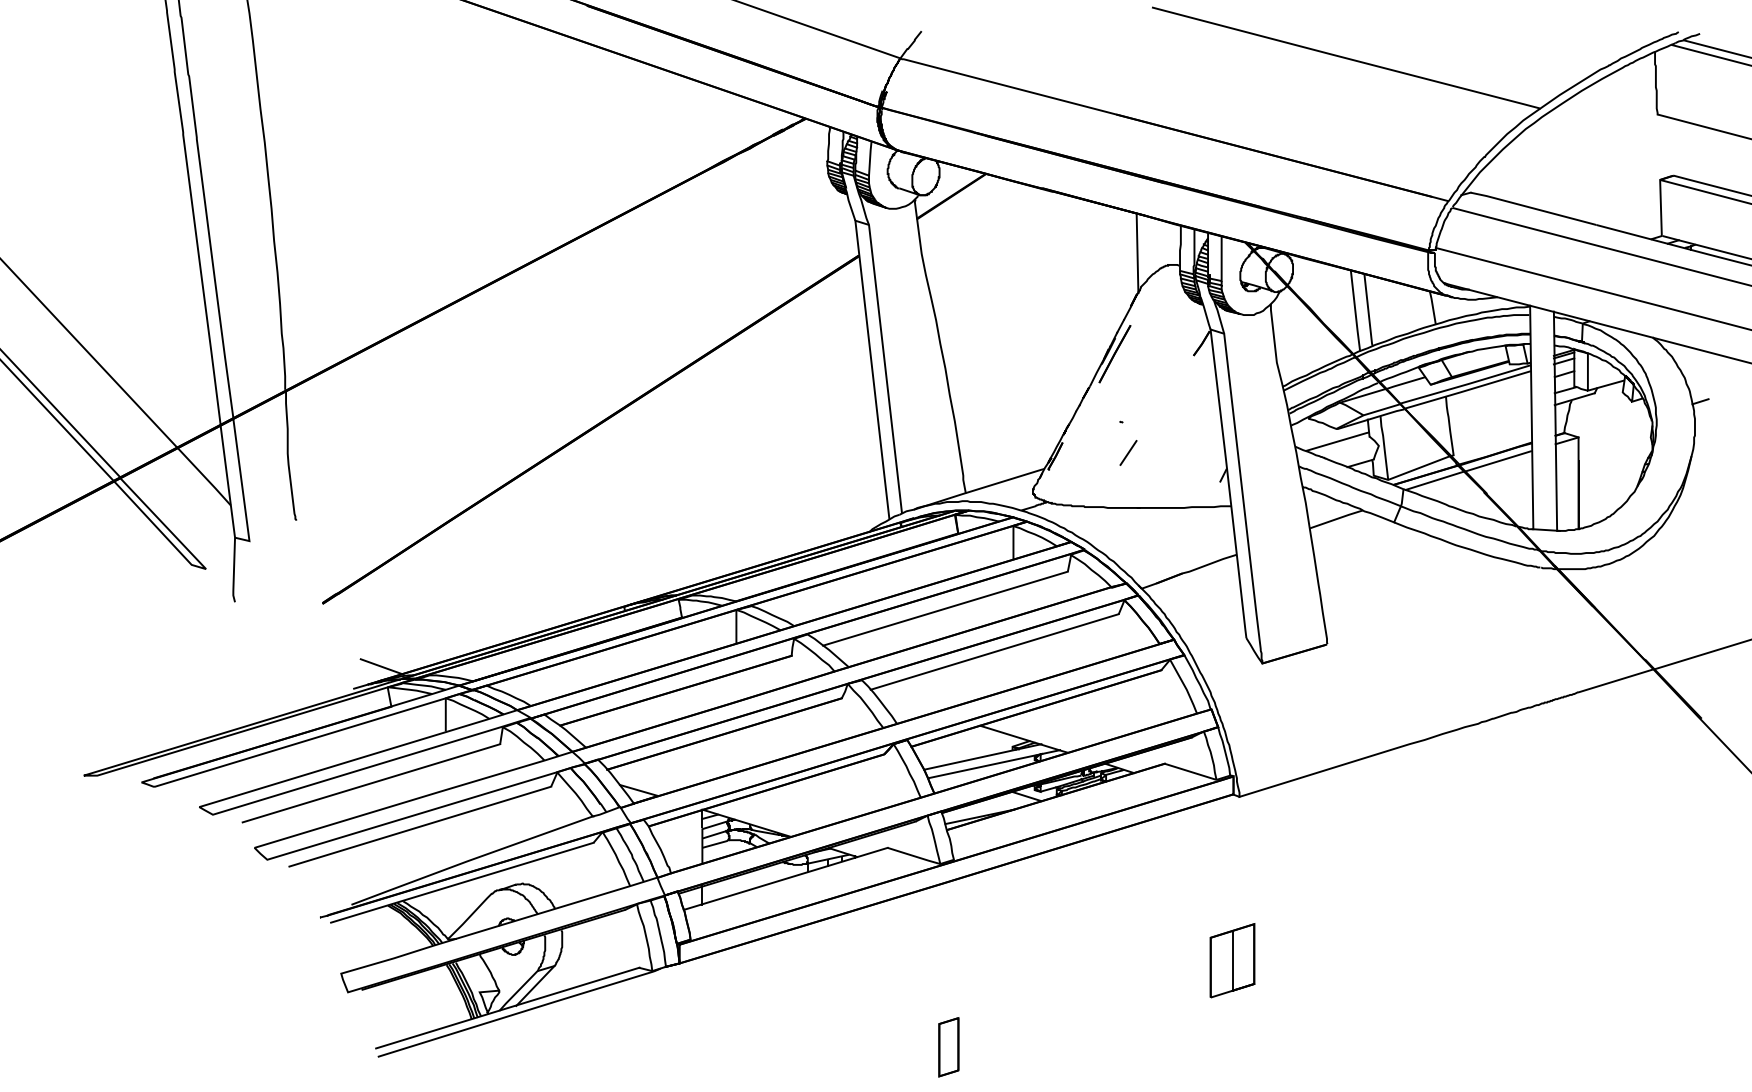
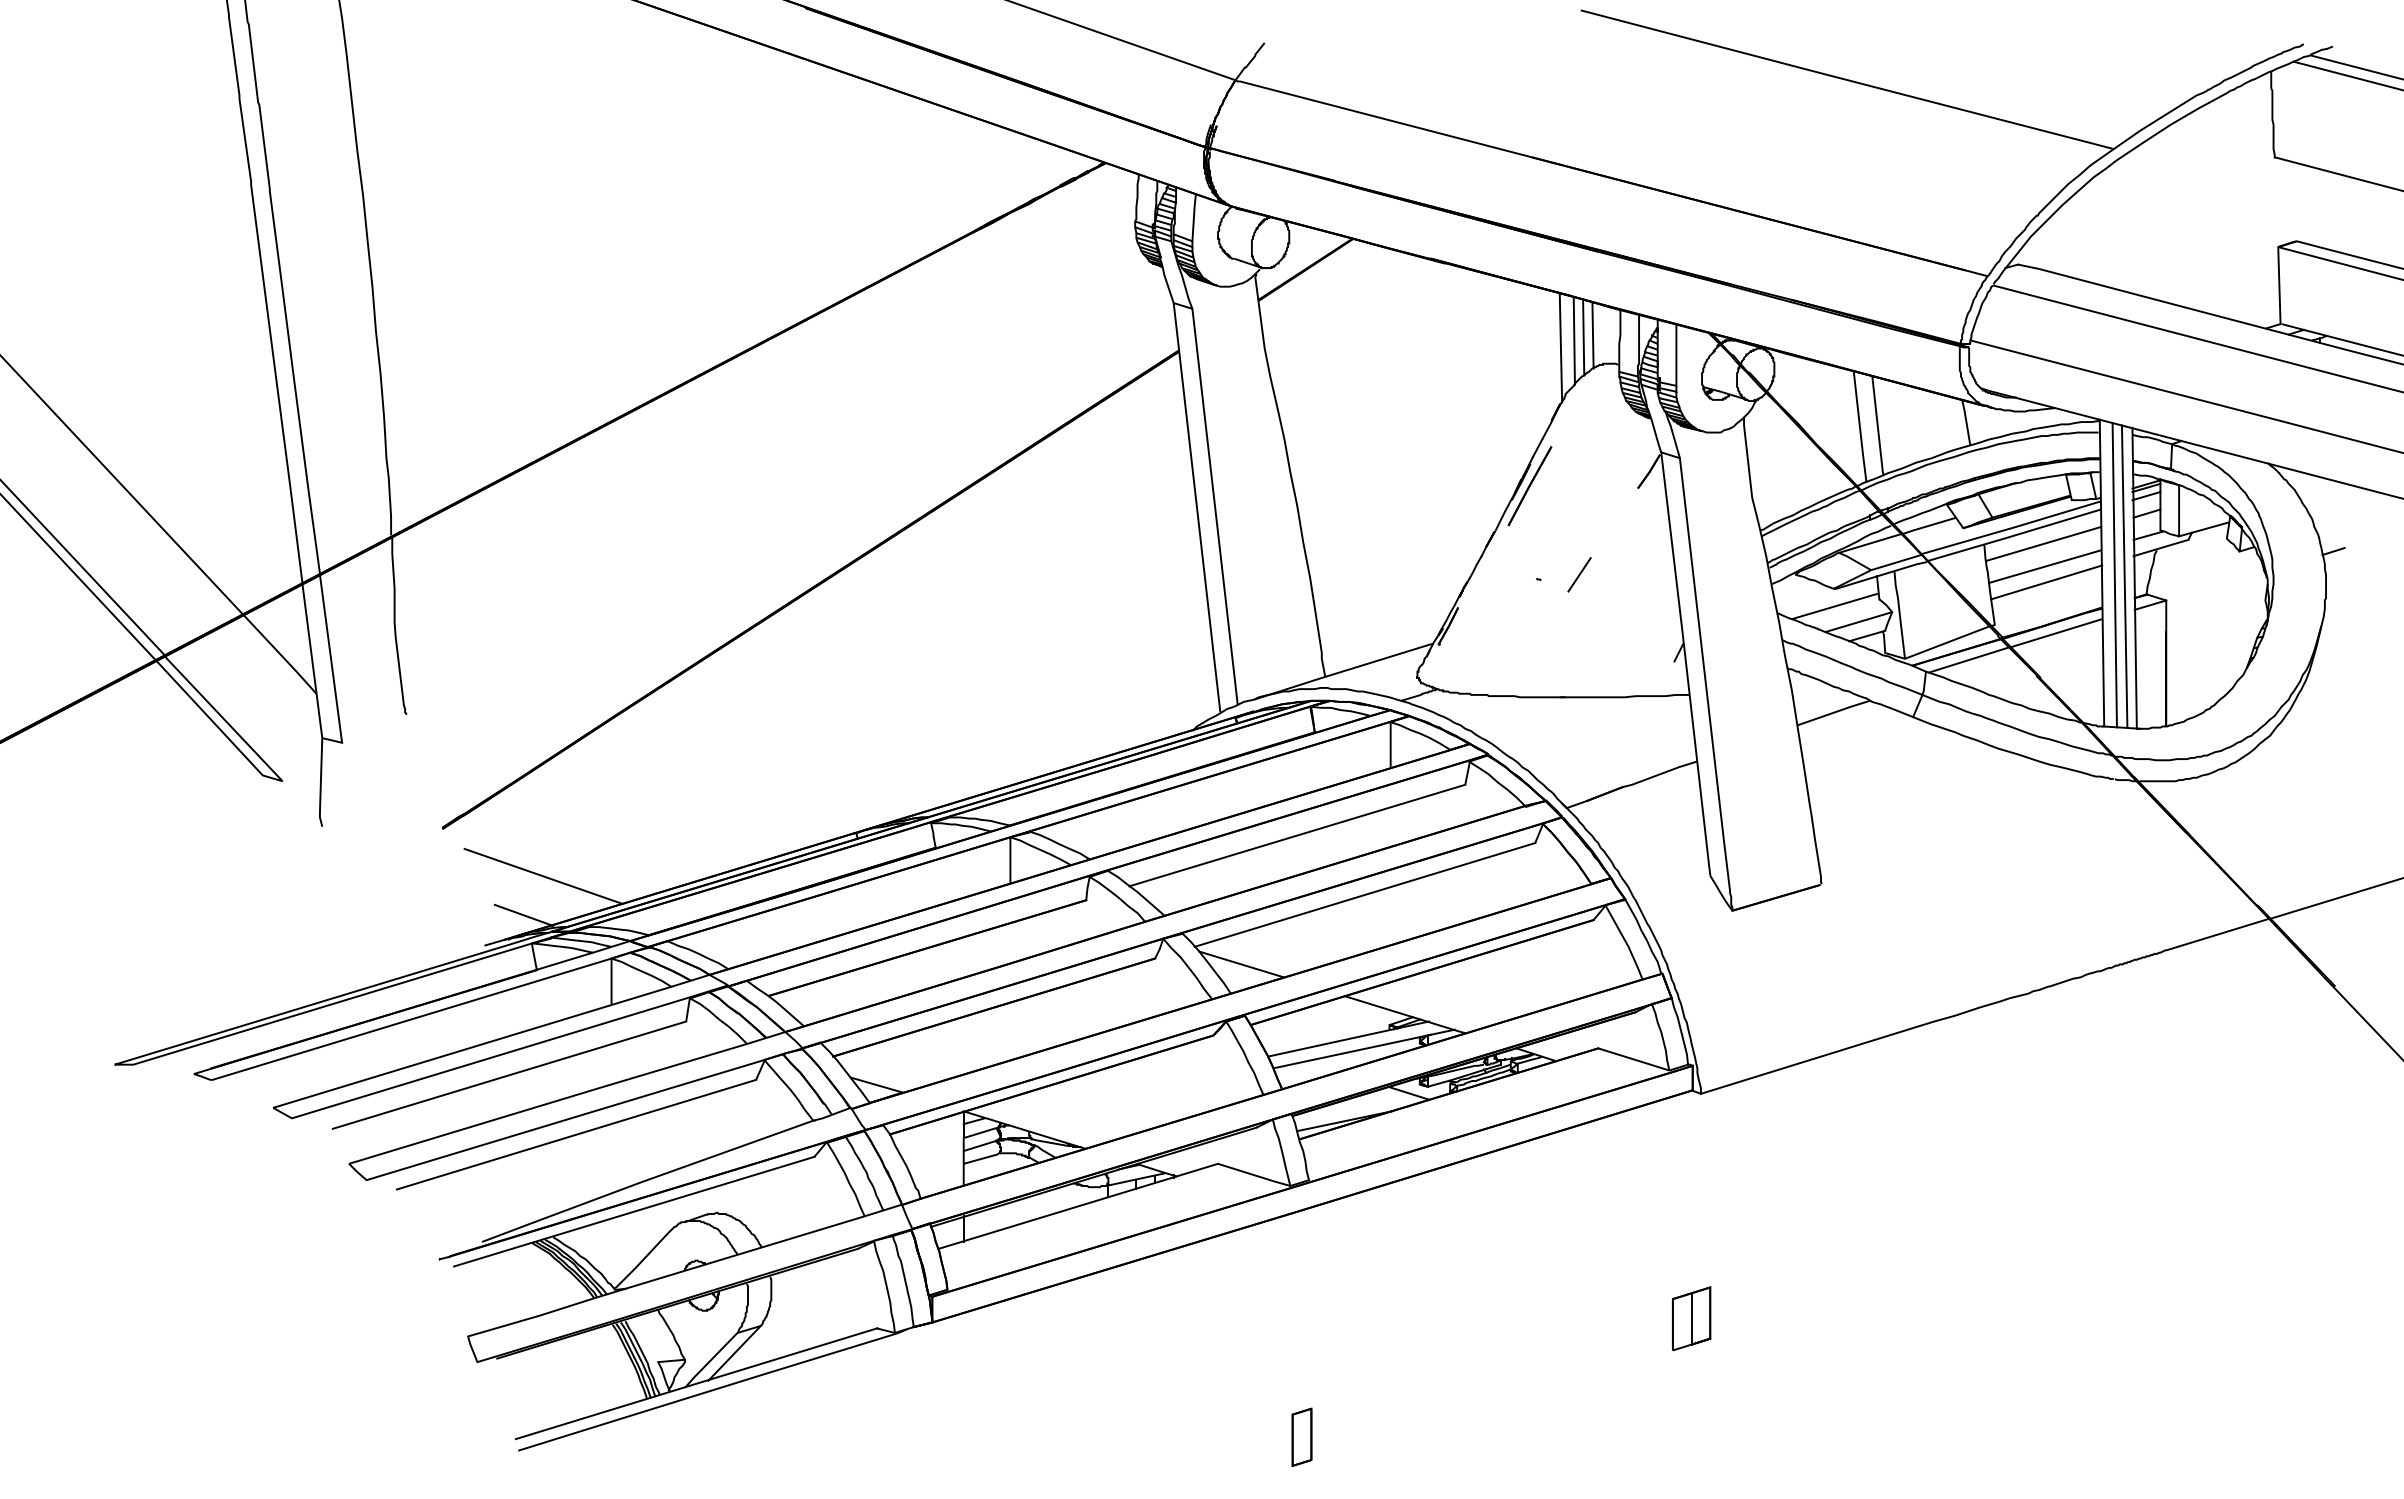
line: (1160, 243) -> (1592, 334), added
line: (1153, 245) -> (1583, 337), added
line: (1146, 248) -> (1573, 340), added
line: (1489, 395) -> (2043, 543), added
line: (1489, 412) -> (2044, 566), added
line: (1540, 419) -> (2114, 575), added
line: (1548, 419) -> (2124, 576), added
line: (1491, 424) -> (2046, 582), added
line: (1128, 452) -> (1579, 574), moved
line: (1354, 452) -> (1858, 621), added
line: (396, 637) -> (543, 875), added
line: (904, 702) -> (1241, 964), added
part: (1232, 960) -> (1691, 1318), size x0.62
part: (948, 1046) -> (1301, 1436), size x0.71

